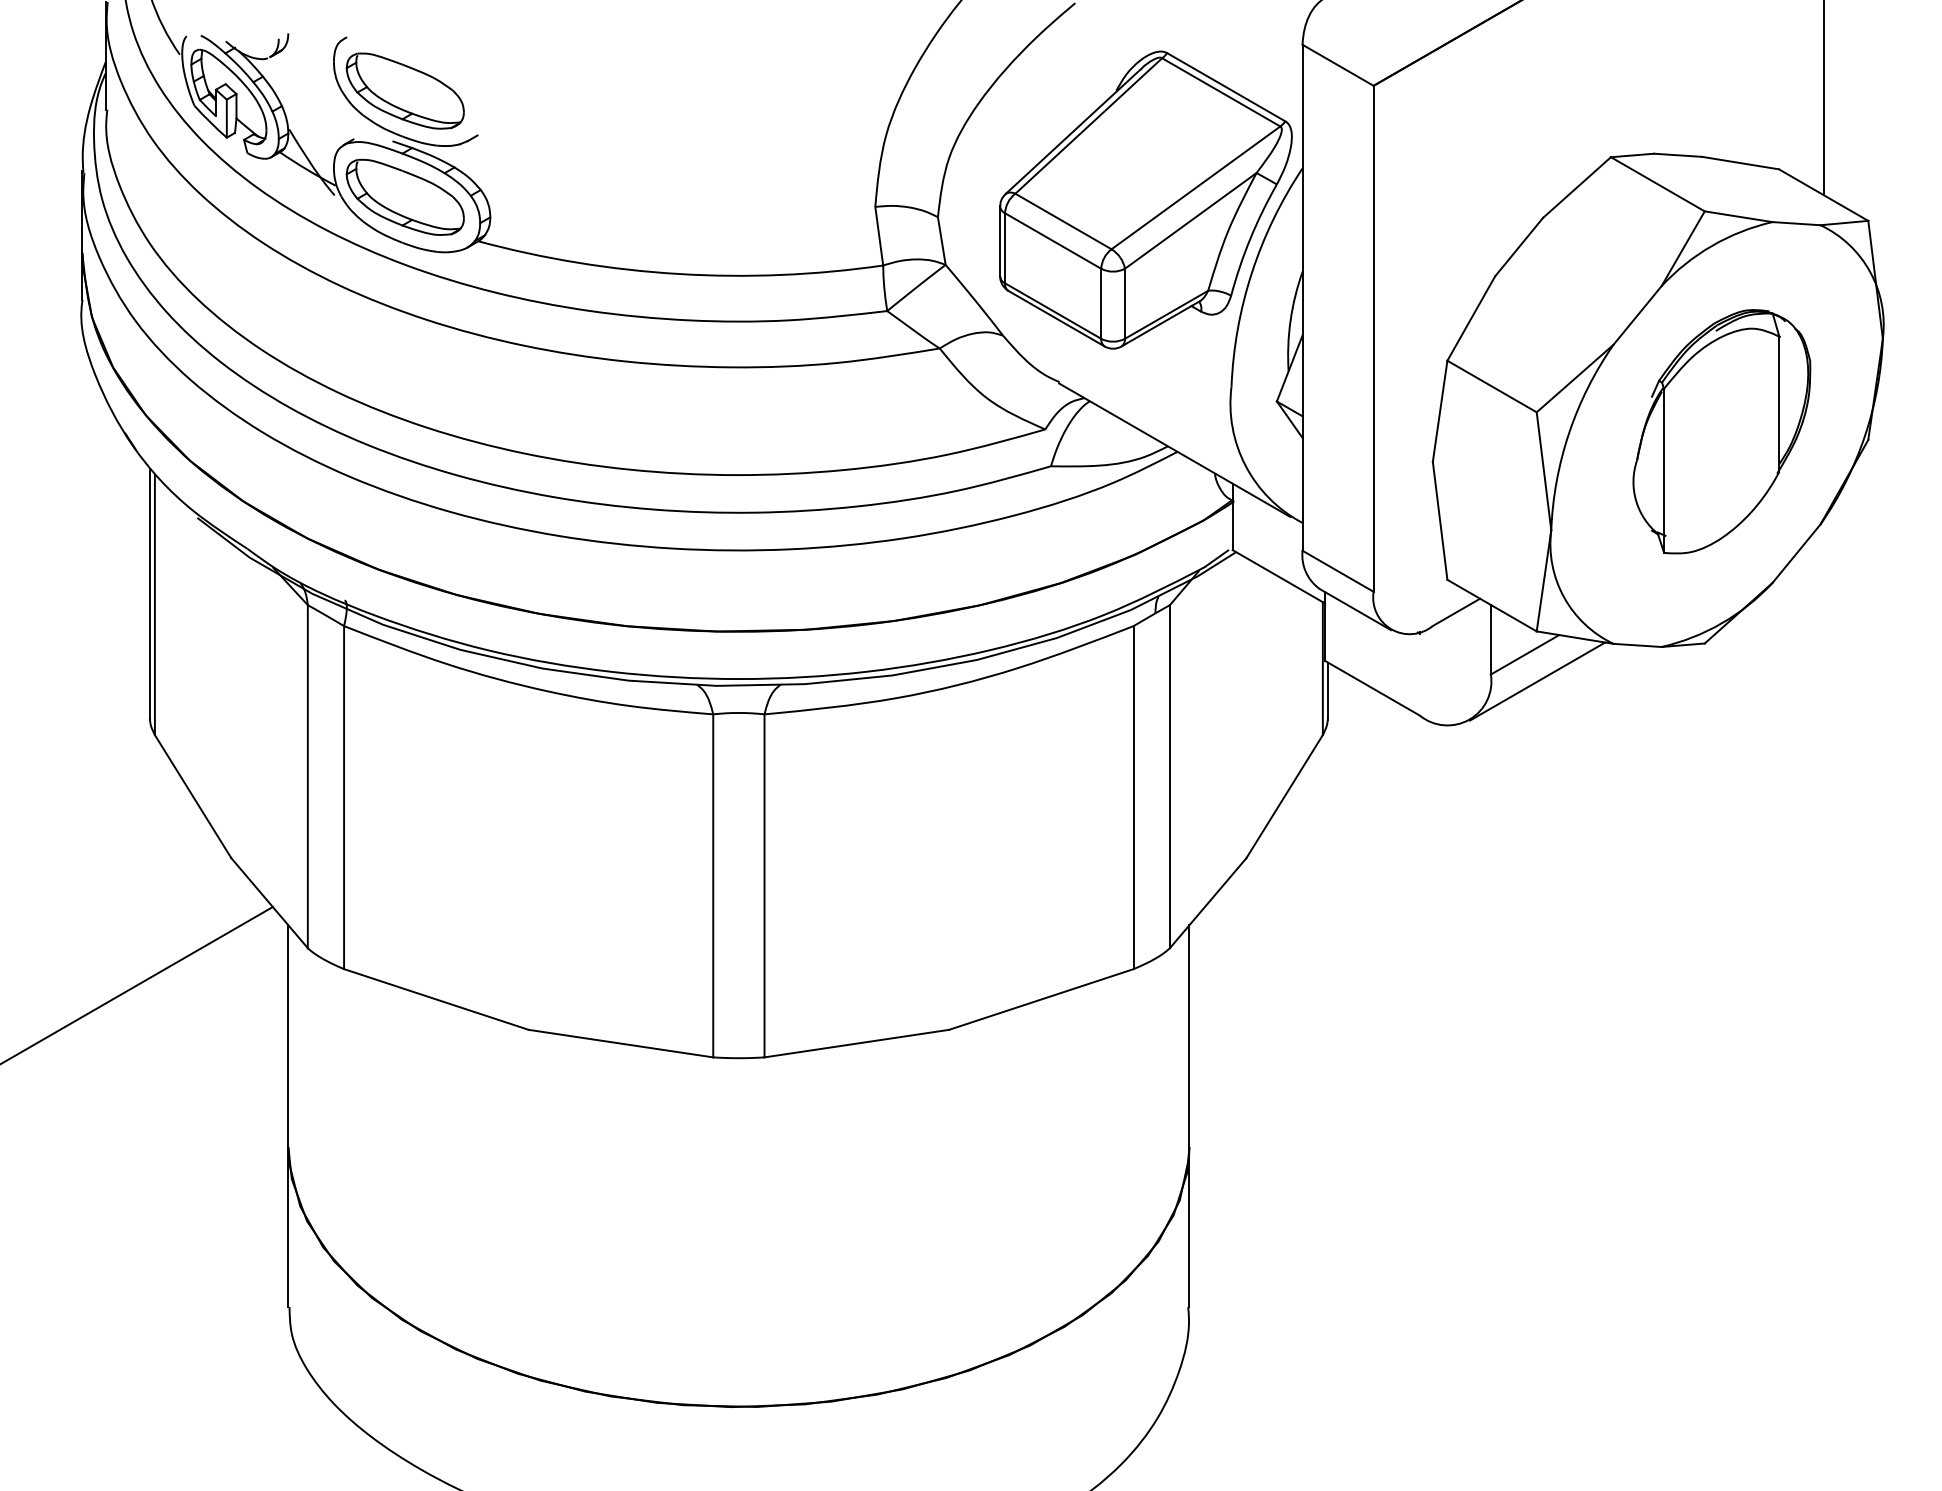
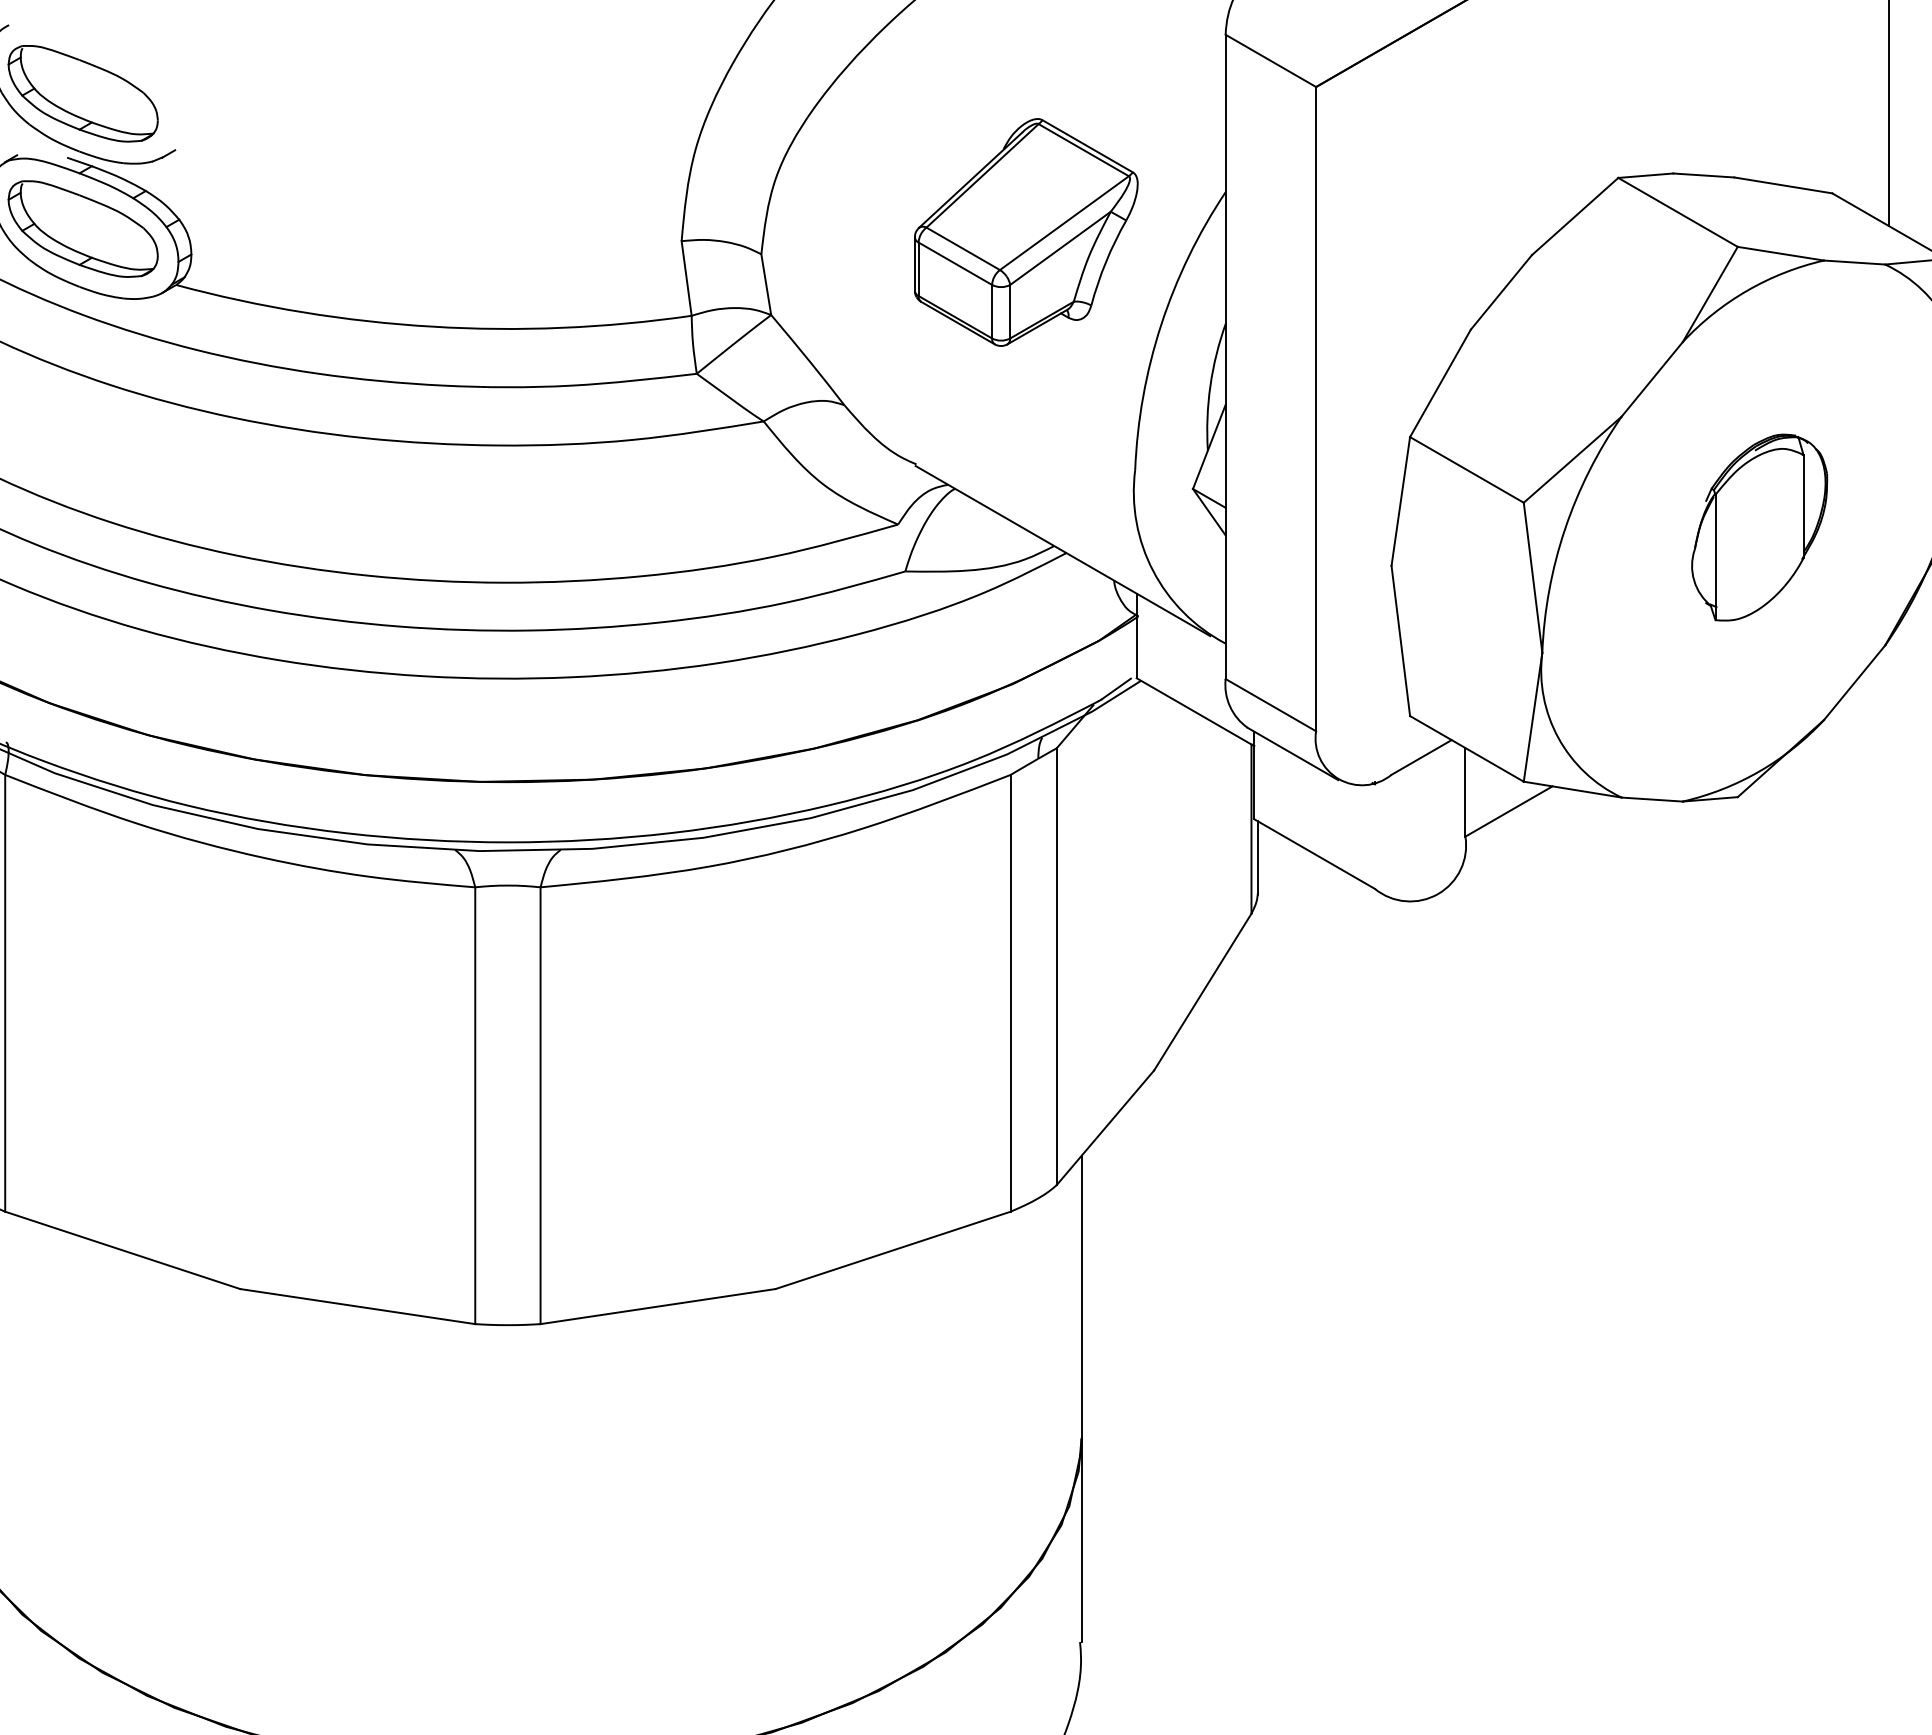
part: (1145, 199) -> (1025, 231), size x0.6
part: (1721, 431) -> (1759, 527), size x0.6
line: (1537, 681) -> (1524, 845), removed

